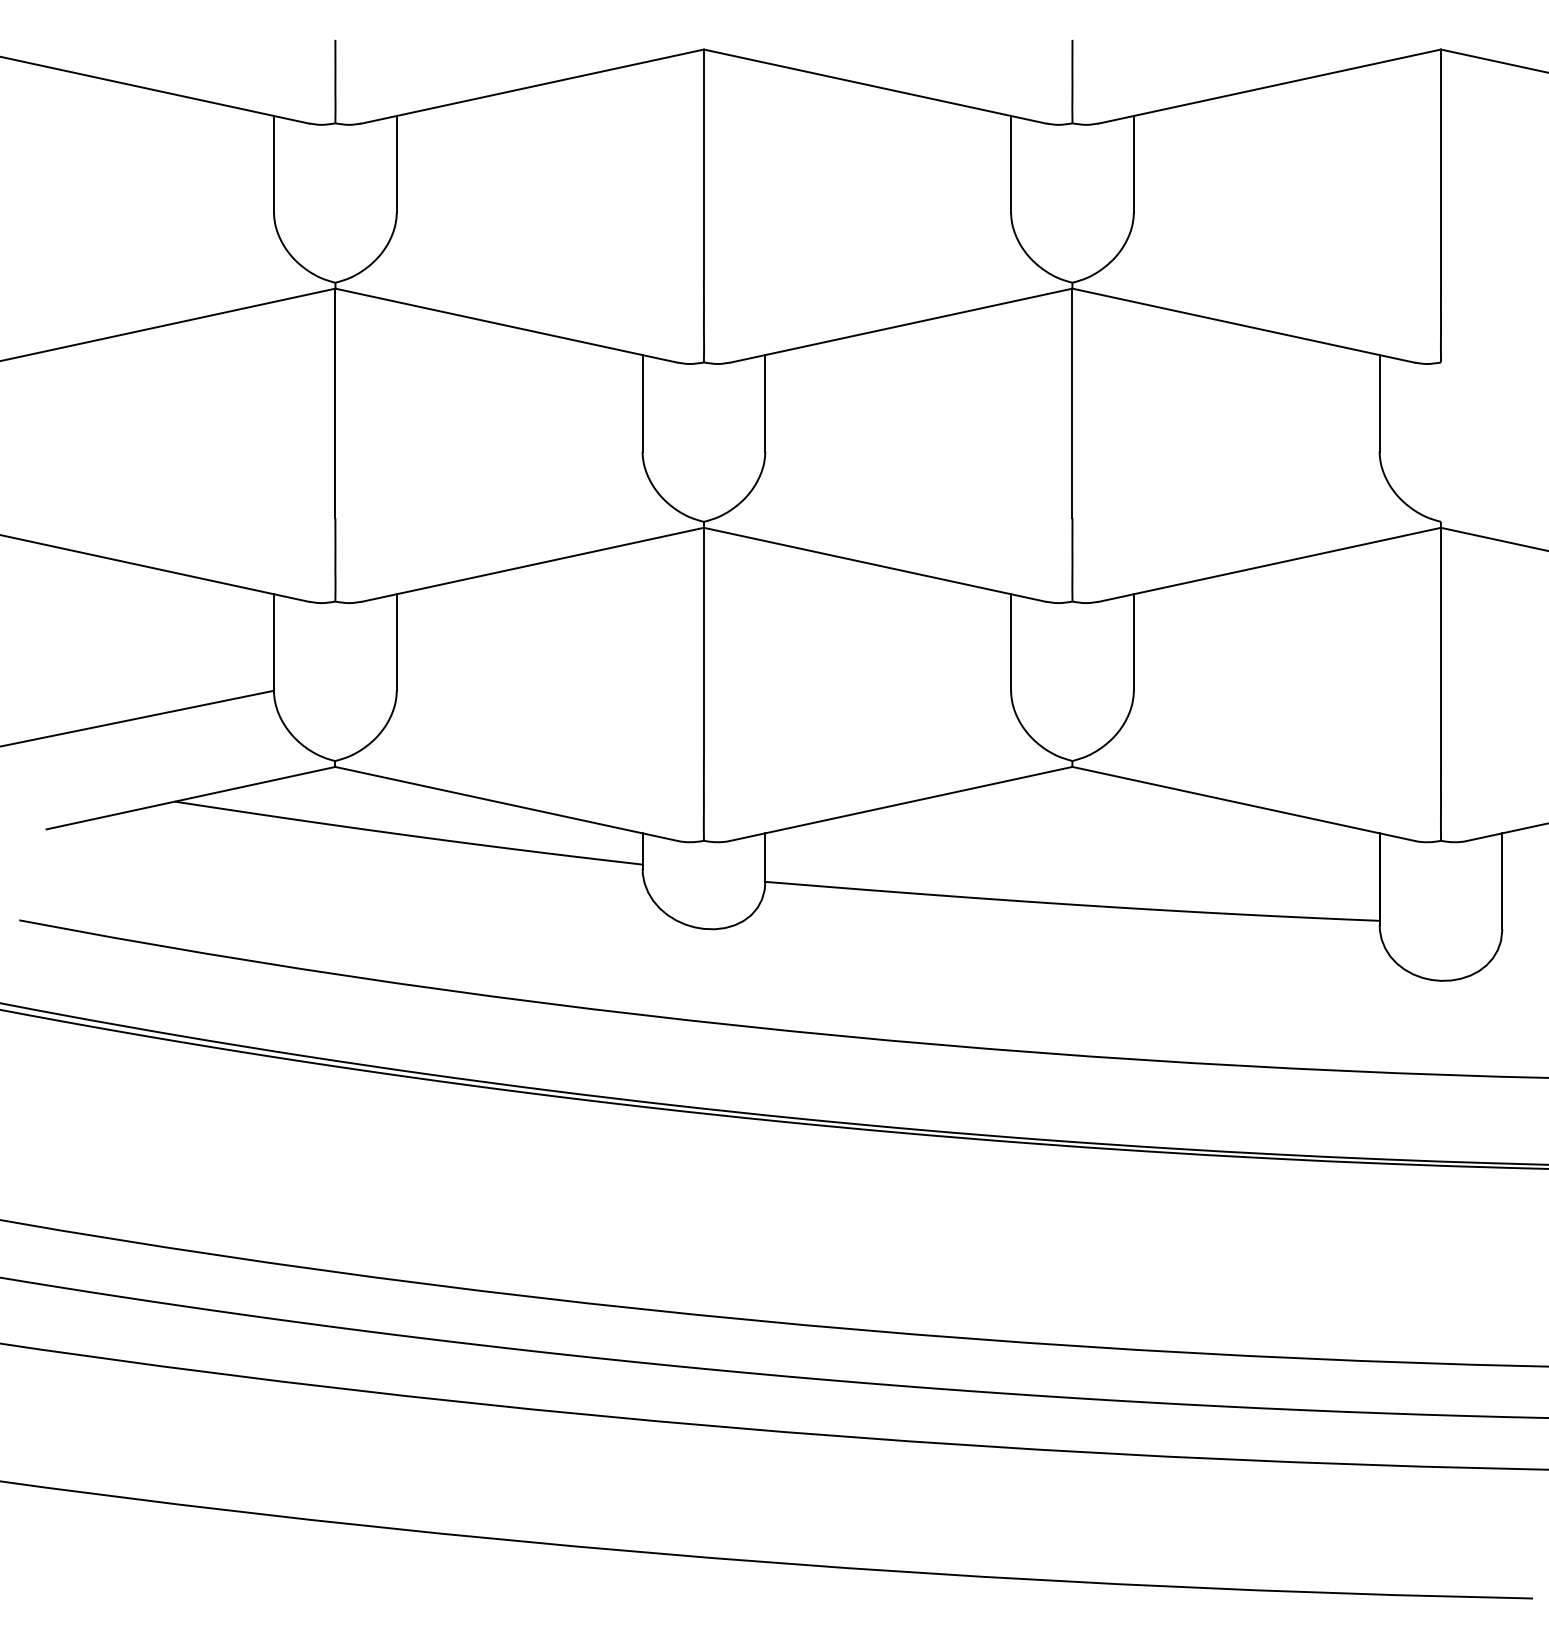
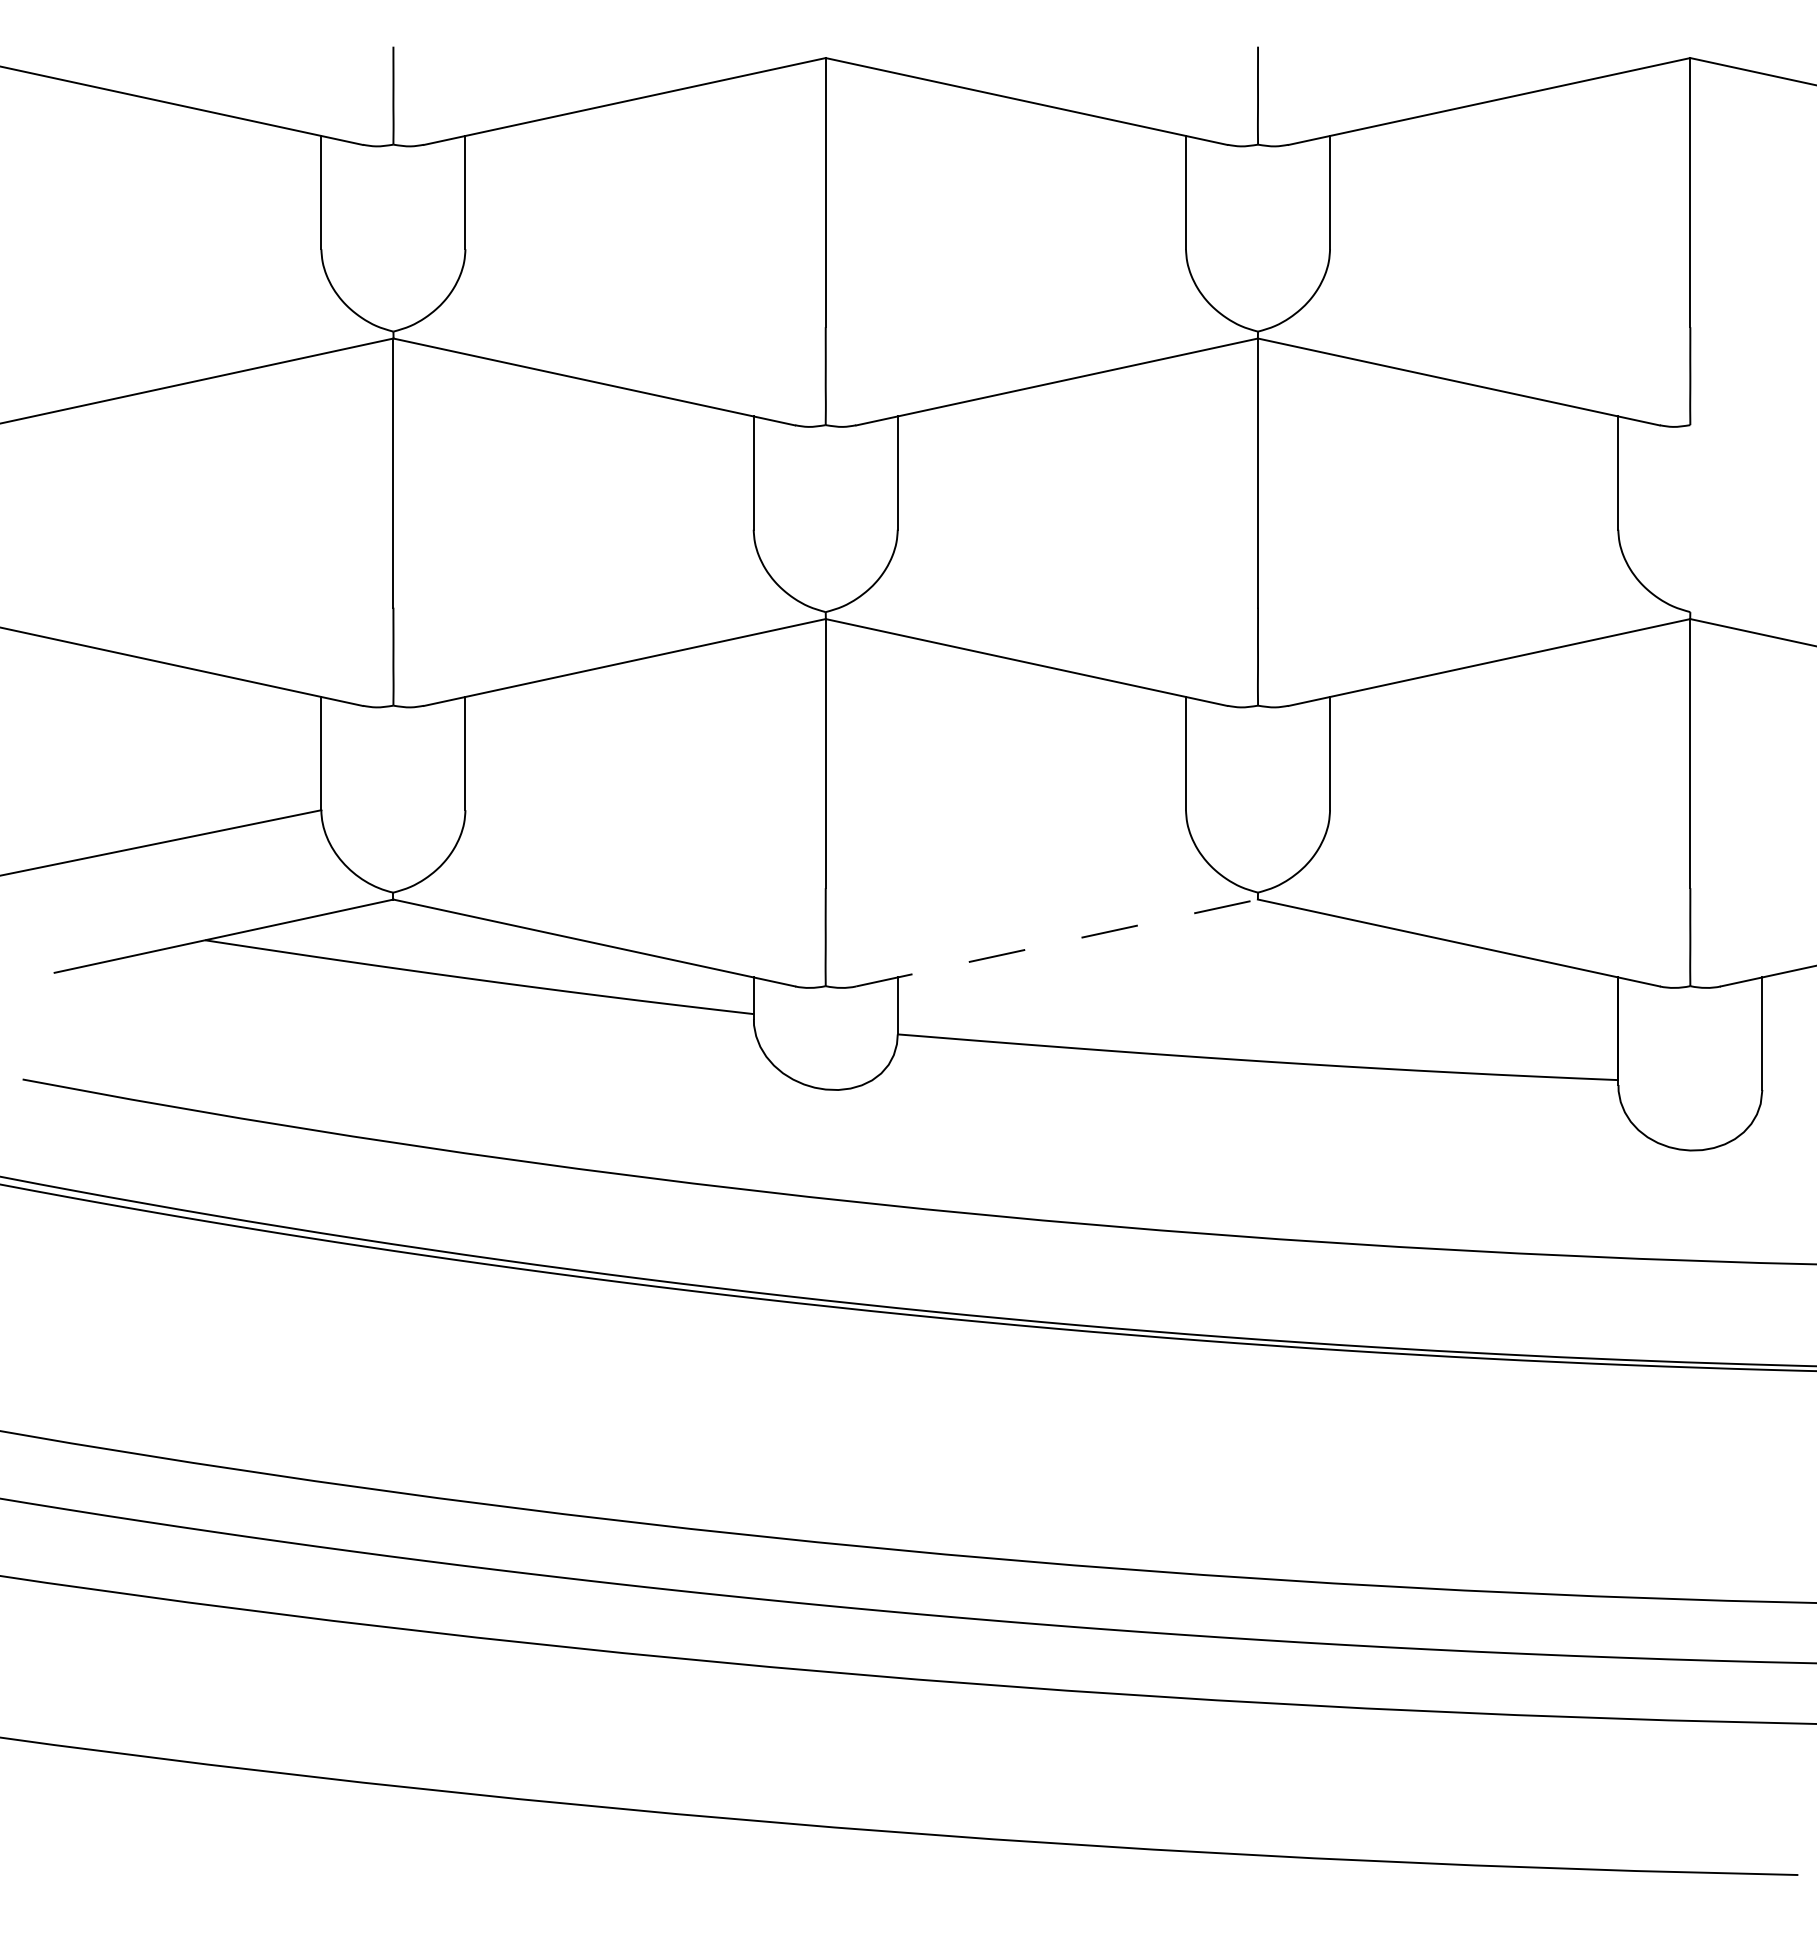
line: (901, 804) -> (1057, 943), solid -> dashed

